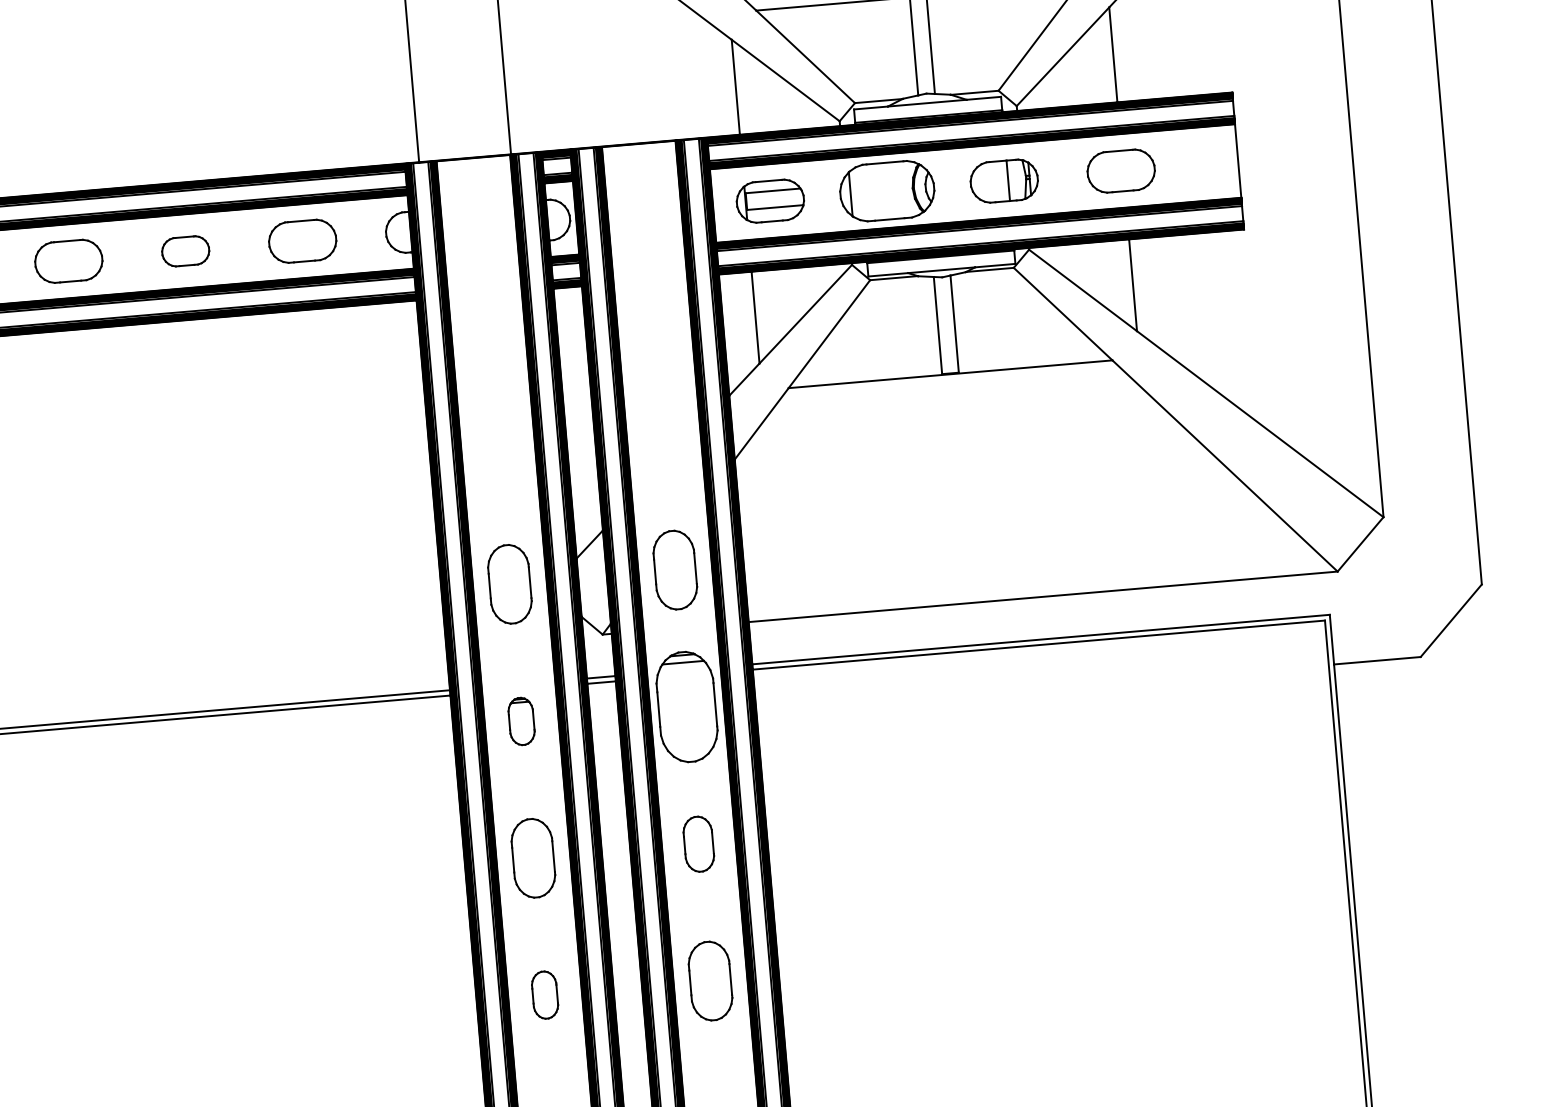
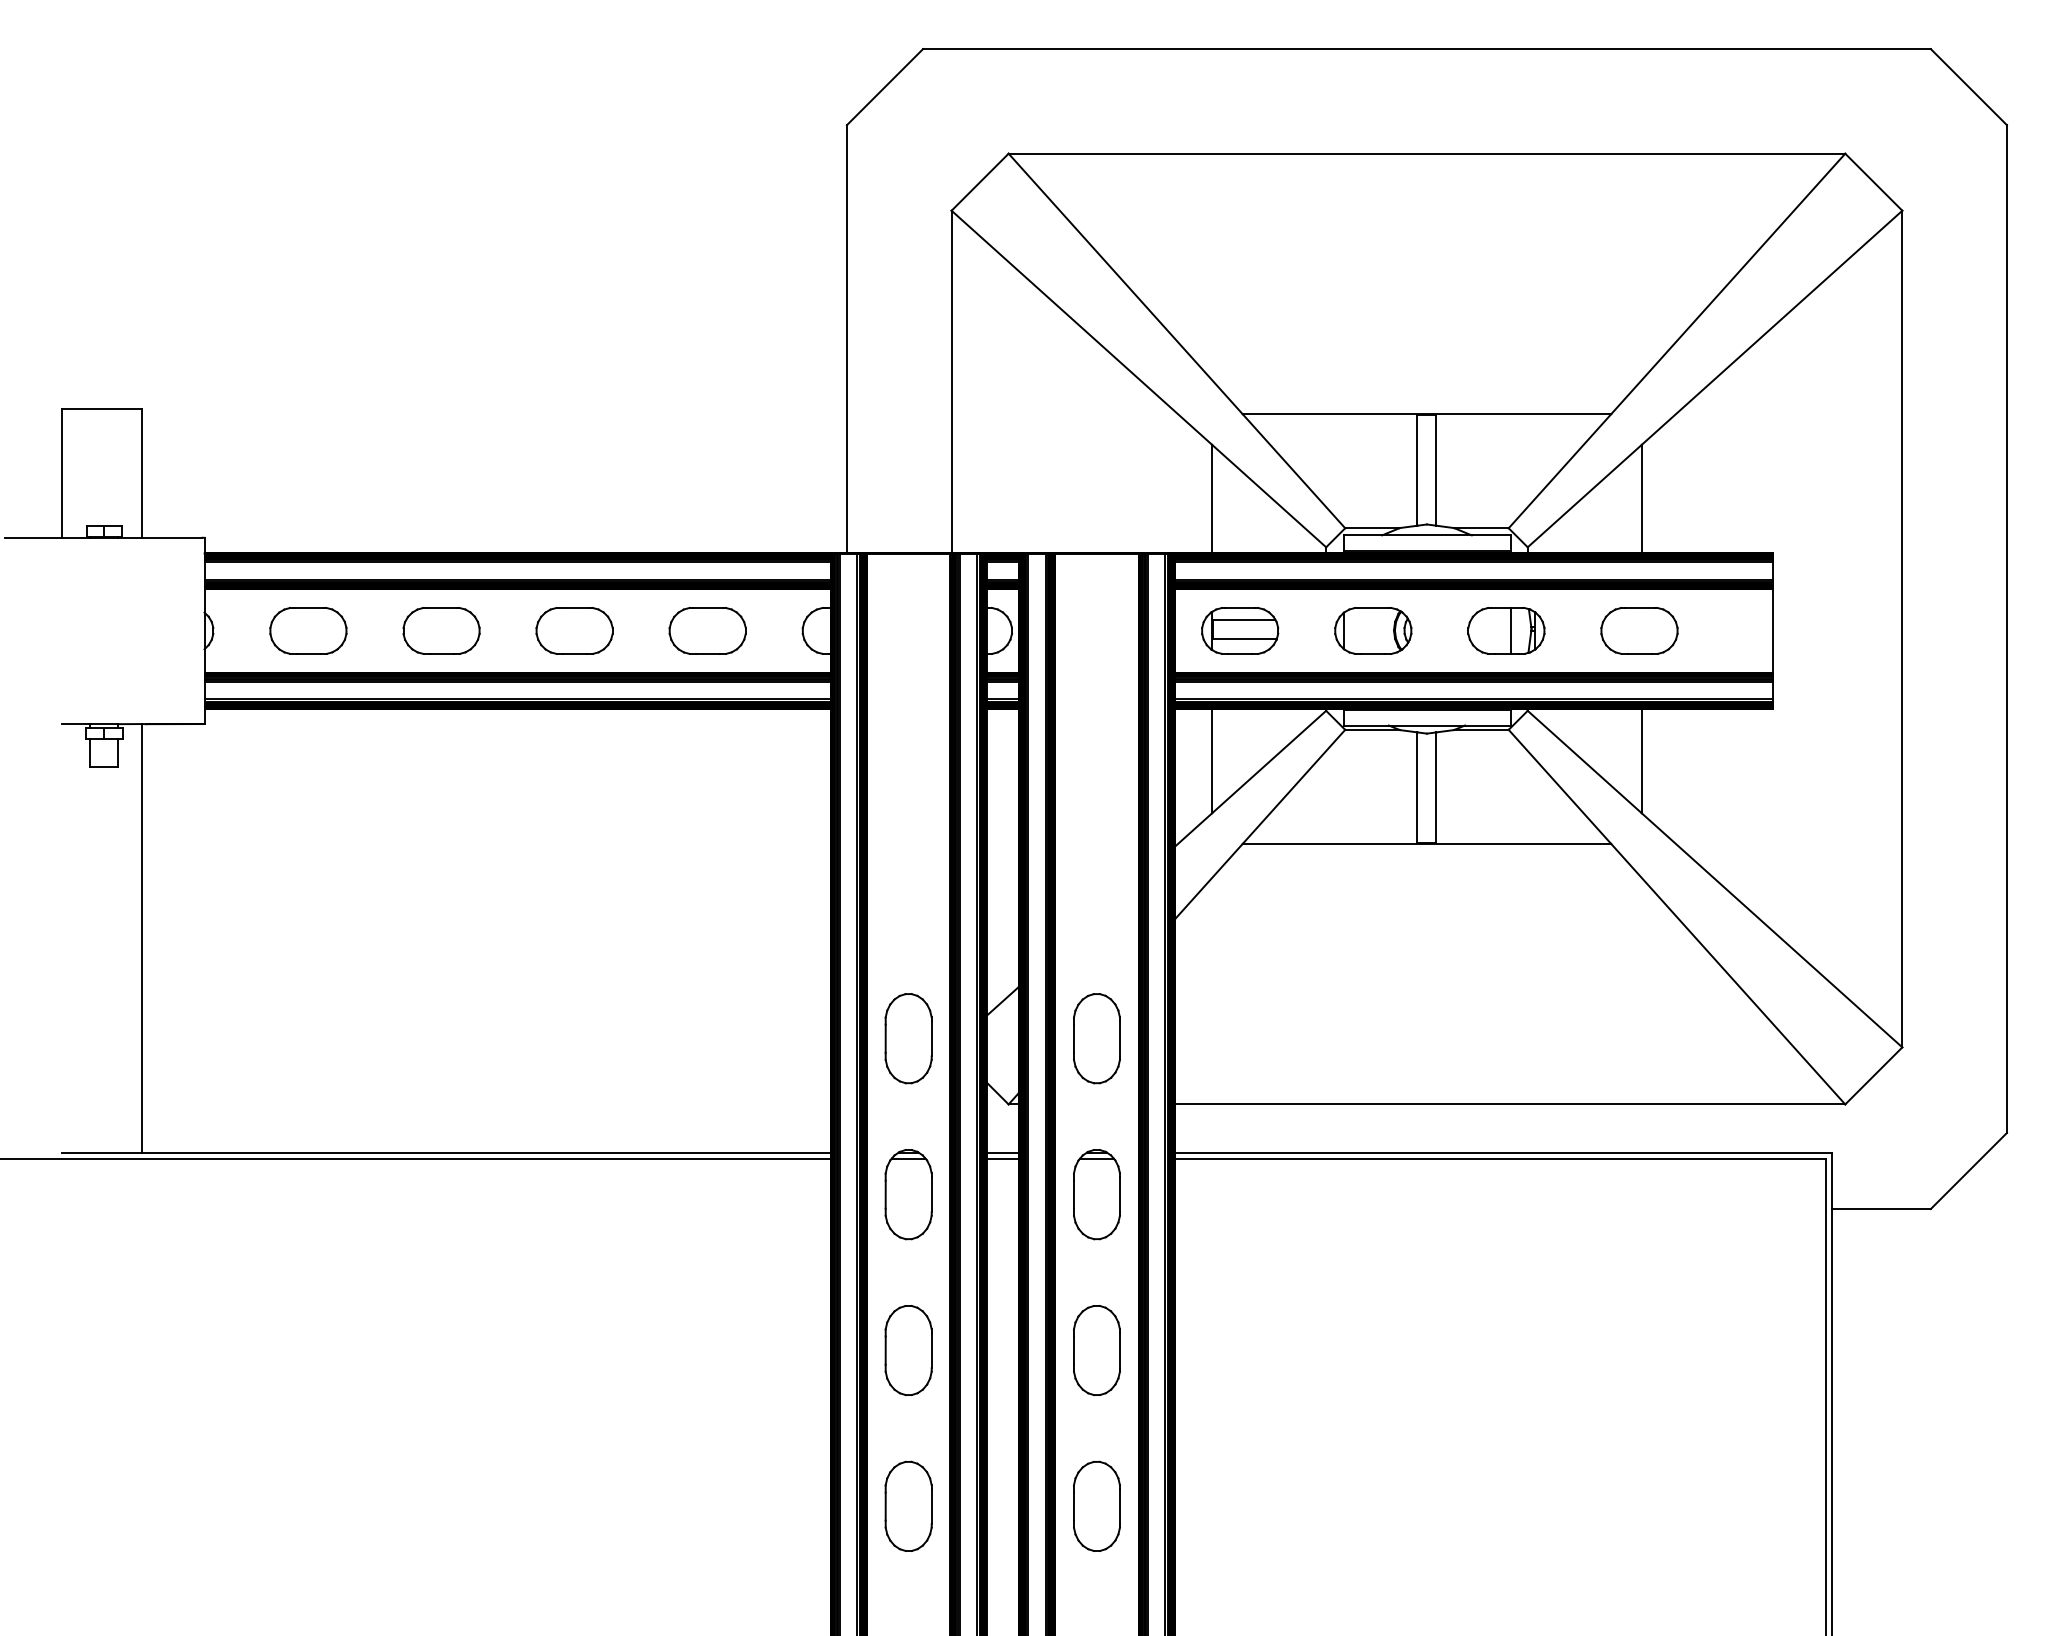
part: (887, 190) -> (1373, 630), size x0.71
part: (185, 250) -> (574, 630), size x1.43
part: (686, 707) -> (1096, 1194), size x0.71
part: (521, 721) -> (908, 1194), size x1.67
part: (698, 844) -> (1096, 1350), size x1.43
part: (544, 994) -> (908, 1505), size x1.67

